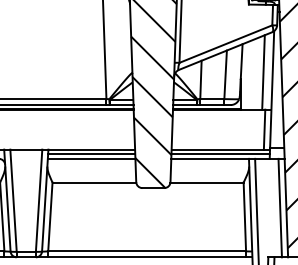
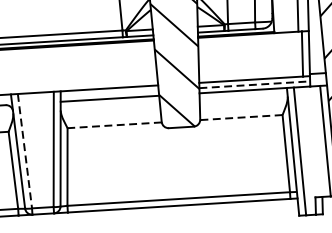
line: (91, 154) -> (109, 93), removed
line: (221, 154) -> (255, 84), solid -> dashed
line: (94, 182) -> (114, 125), solid -> dashed
line: (207, 182) -> (241, 117), solid -> dashed
line: (13, 201) -> (24, 152), solid -> dashed

